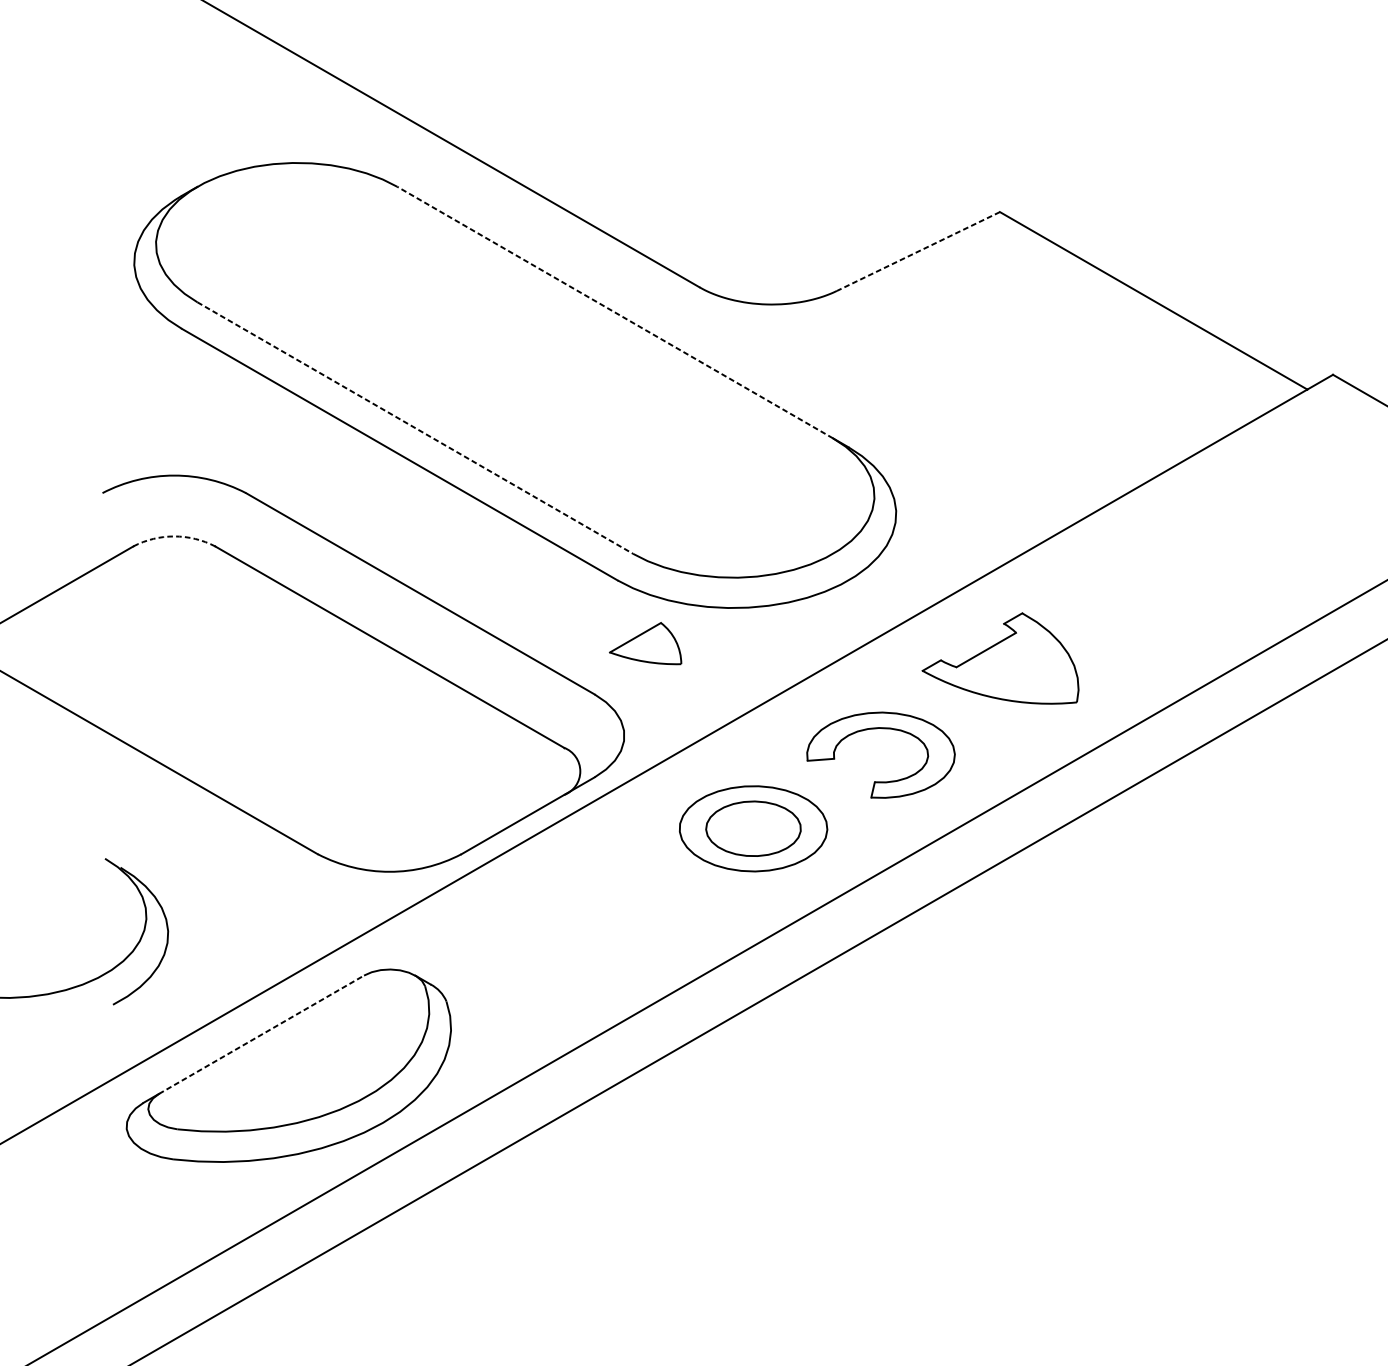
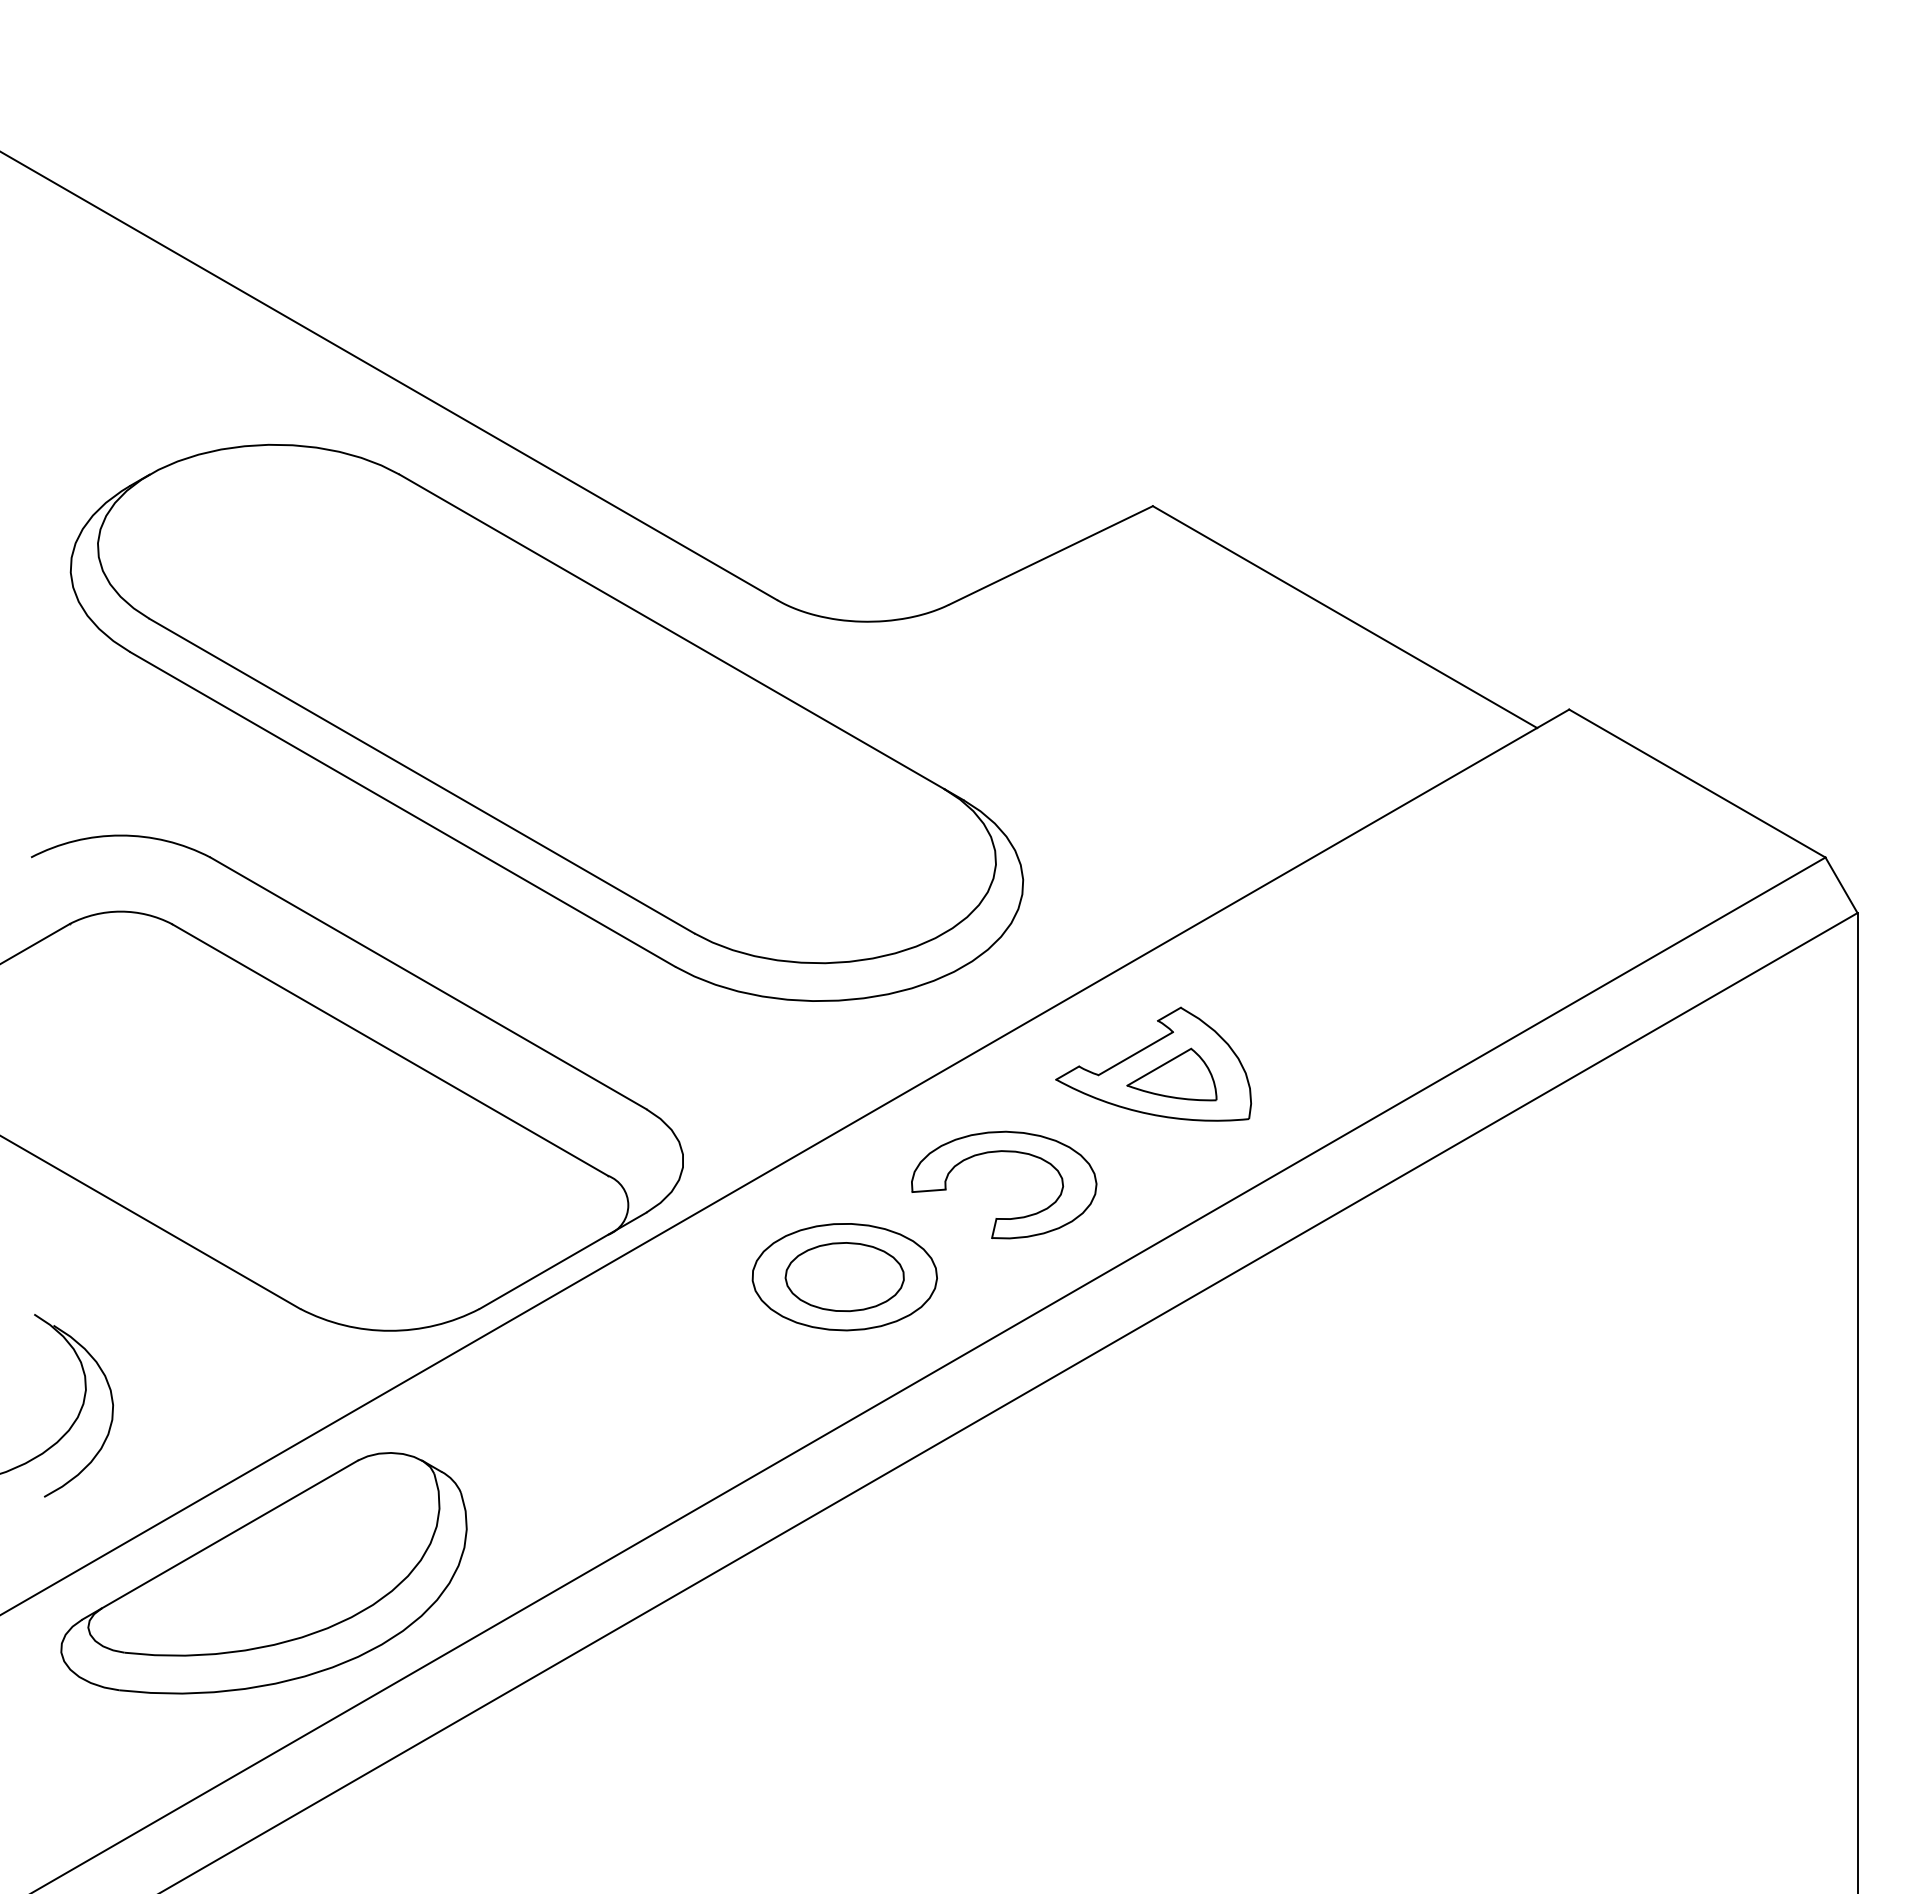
line: (918, 251) -> (1050, 555), dashed -> solid
line: (614, 312) -> (671, 631), dashed -> solid
line: (415, 428) -> (422, 776), dashed -> solid
arc: (174, 536) -> (120, 911), dashed -> solid
part: (645, 643) -> (1171, 1074), moved
line: (262, 1034) -> (230, 1534), dashed -> solid

